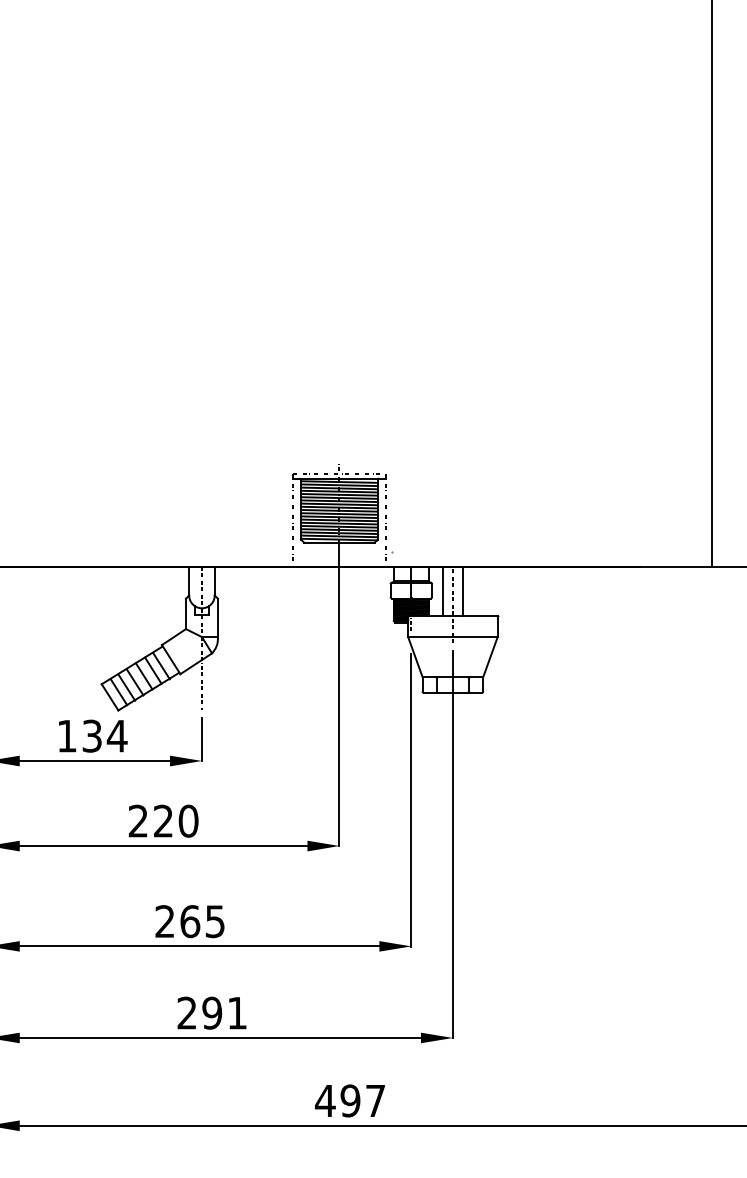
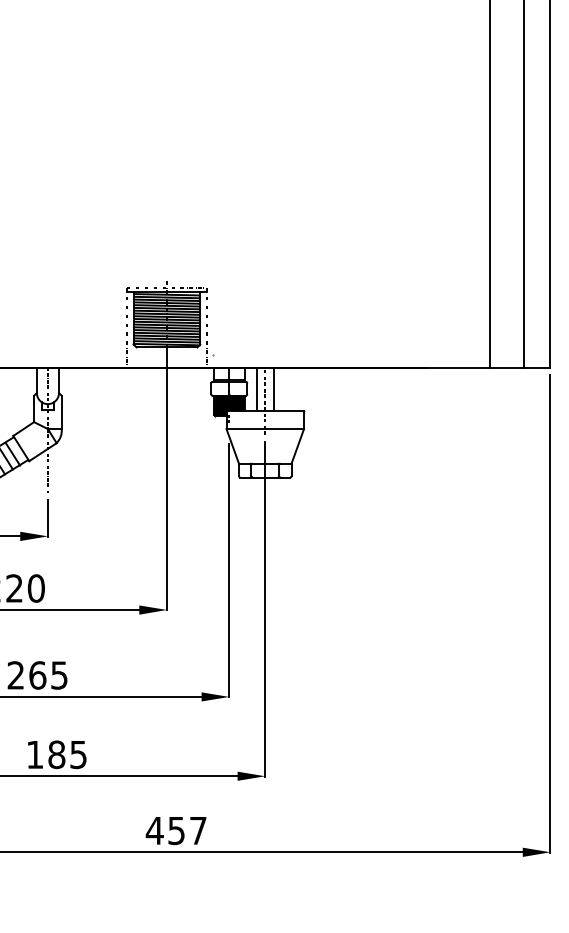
text: (211, 1012) -> (56, 754), 291 -> 185
text: (350, 1100) -> (176, 830), 497 -> 457

